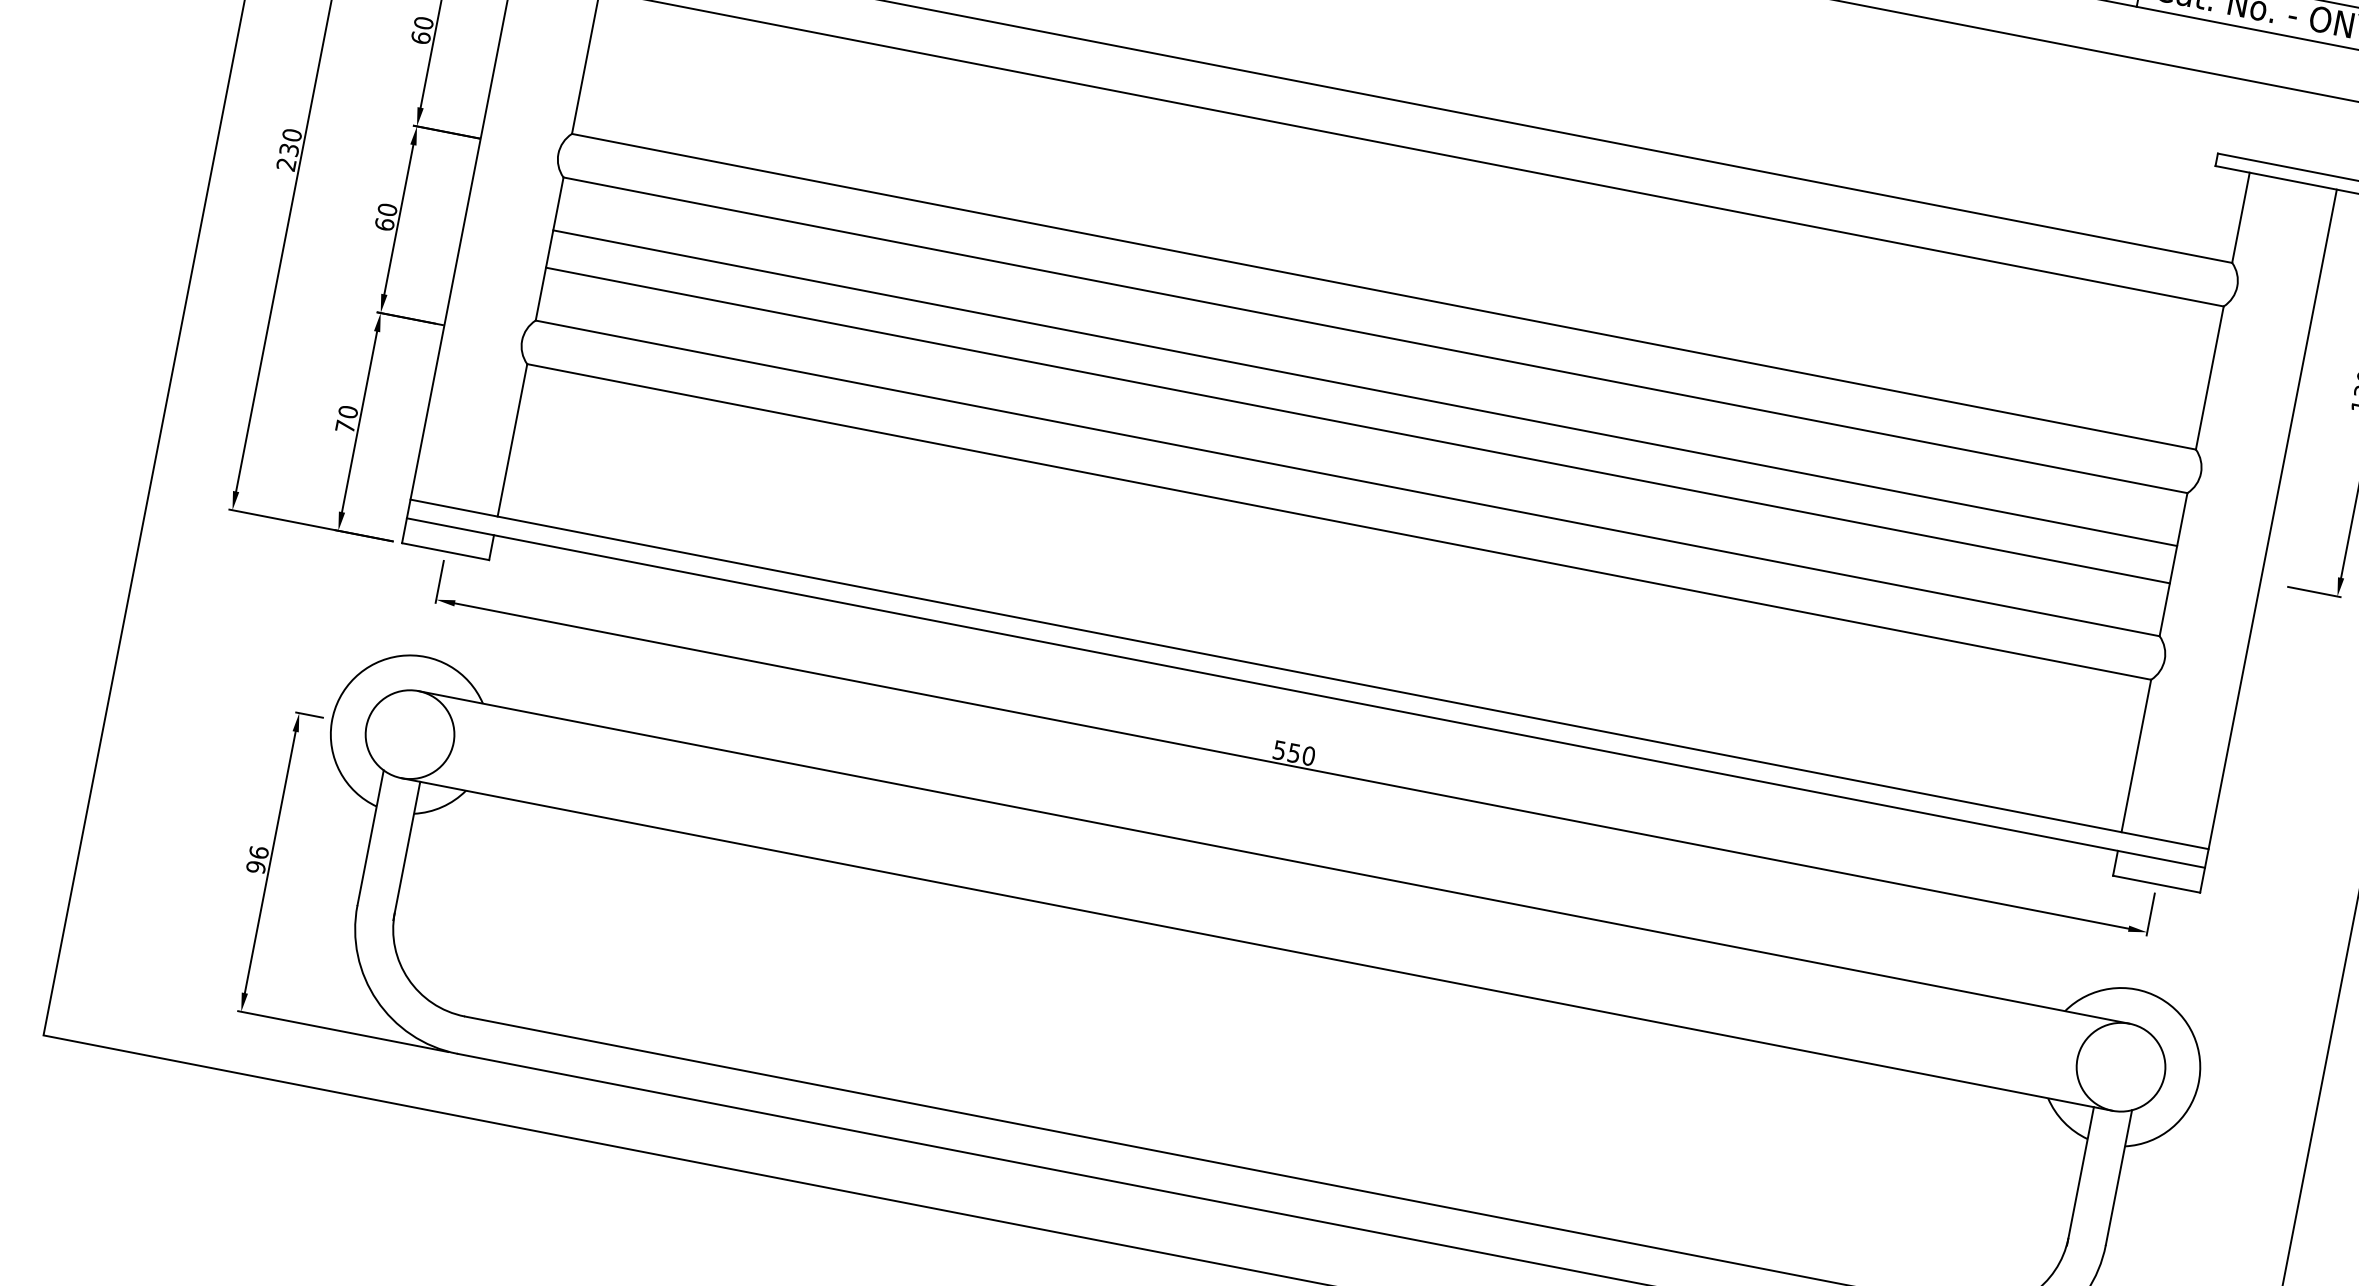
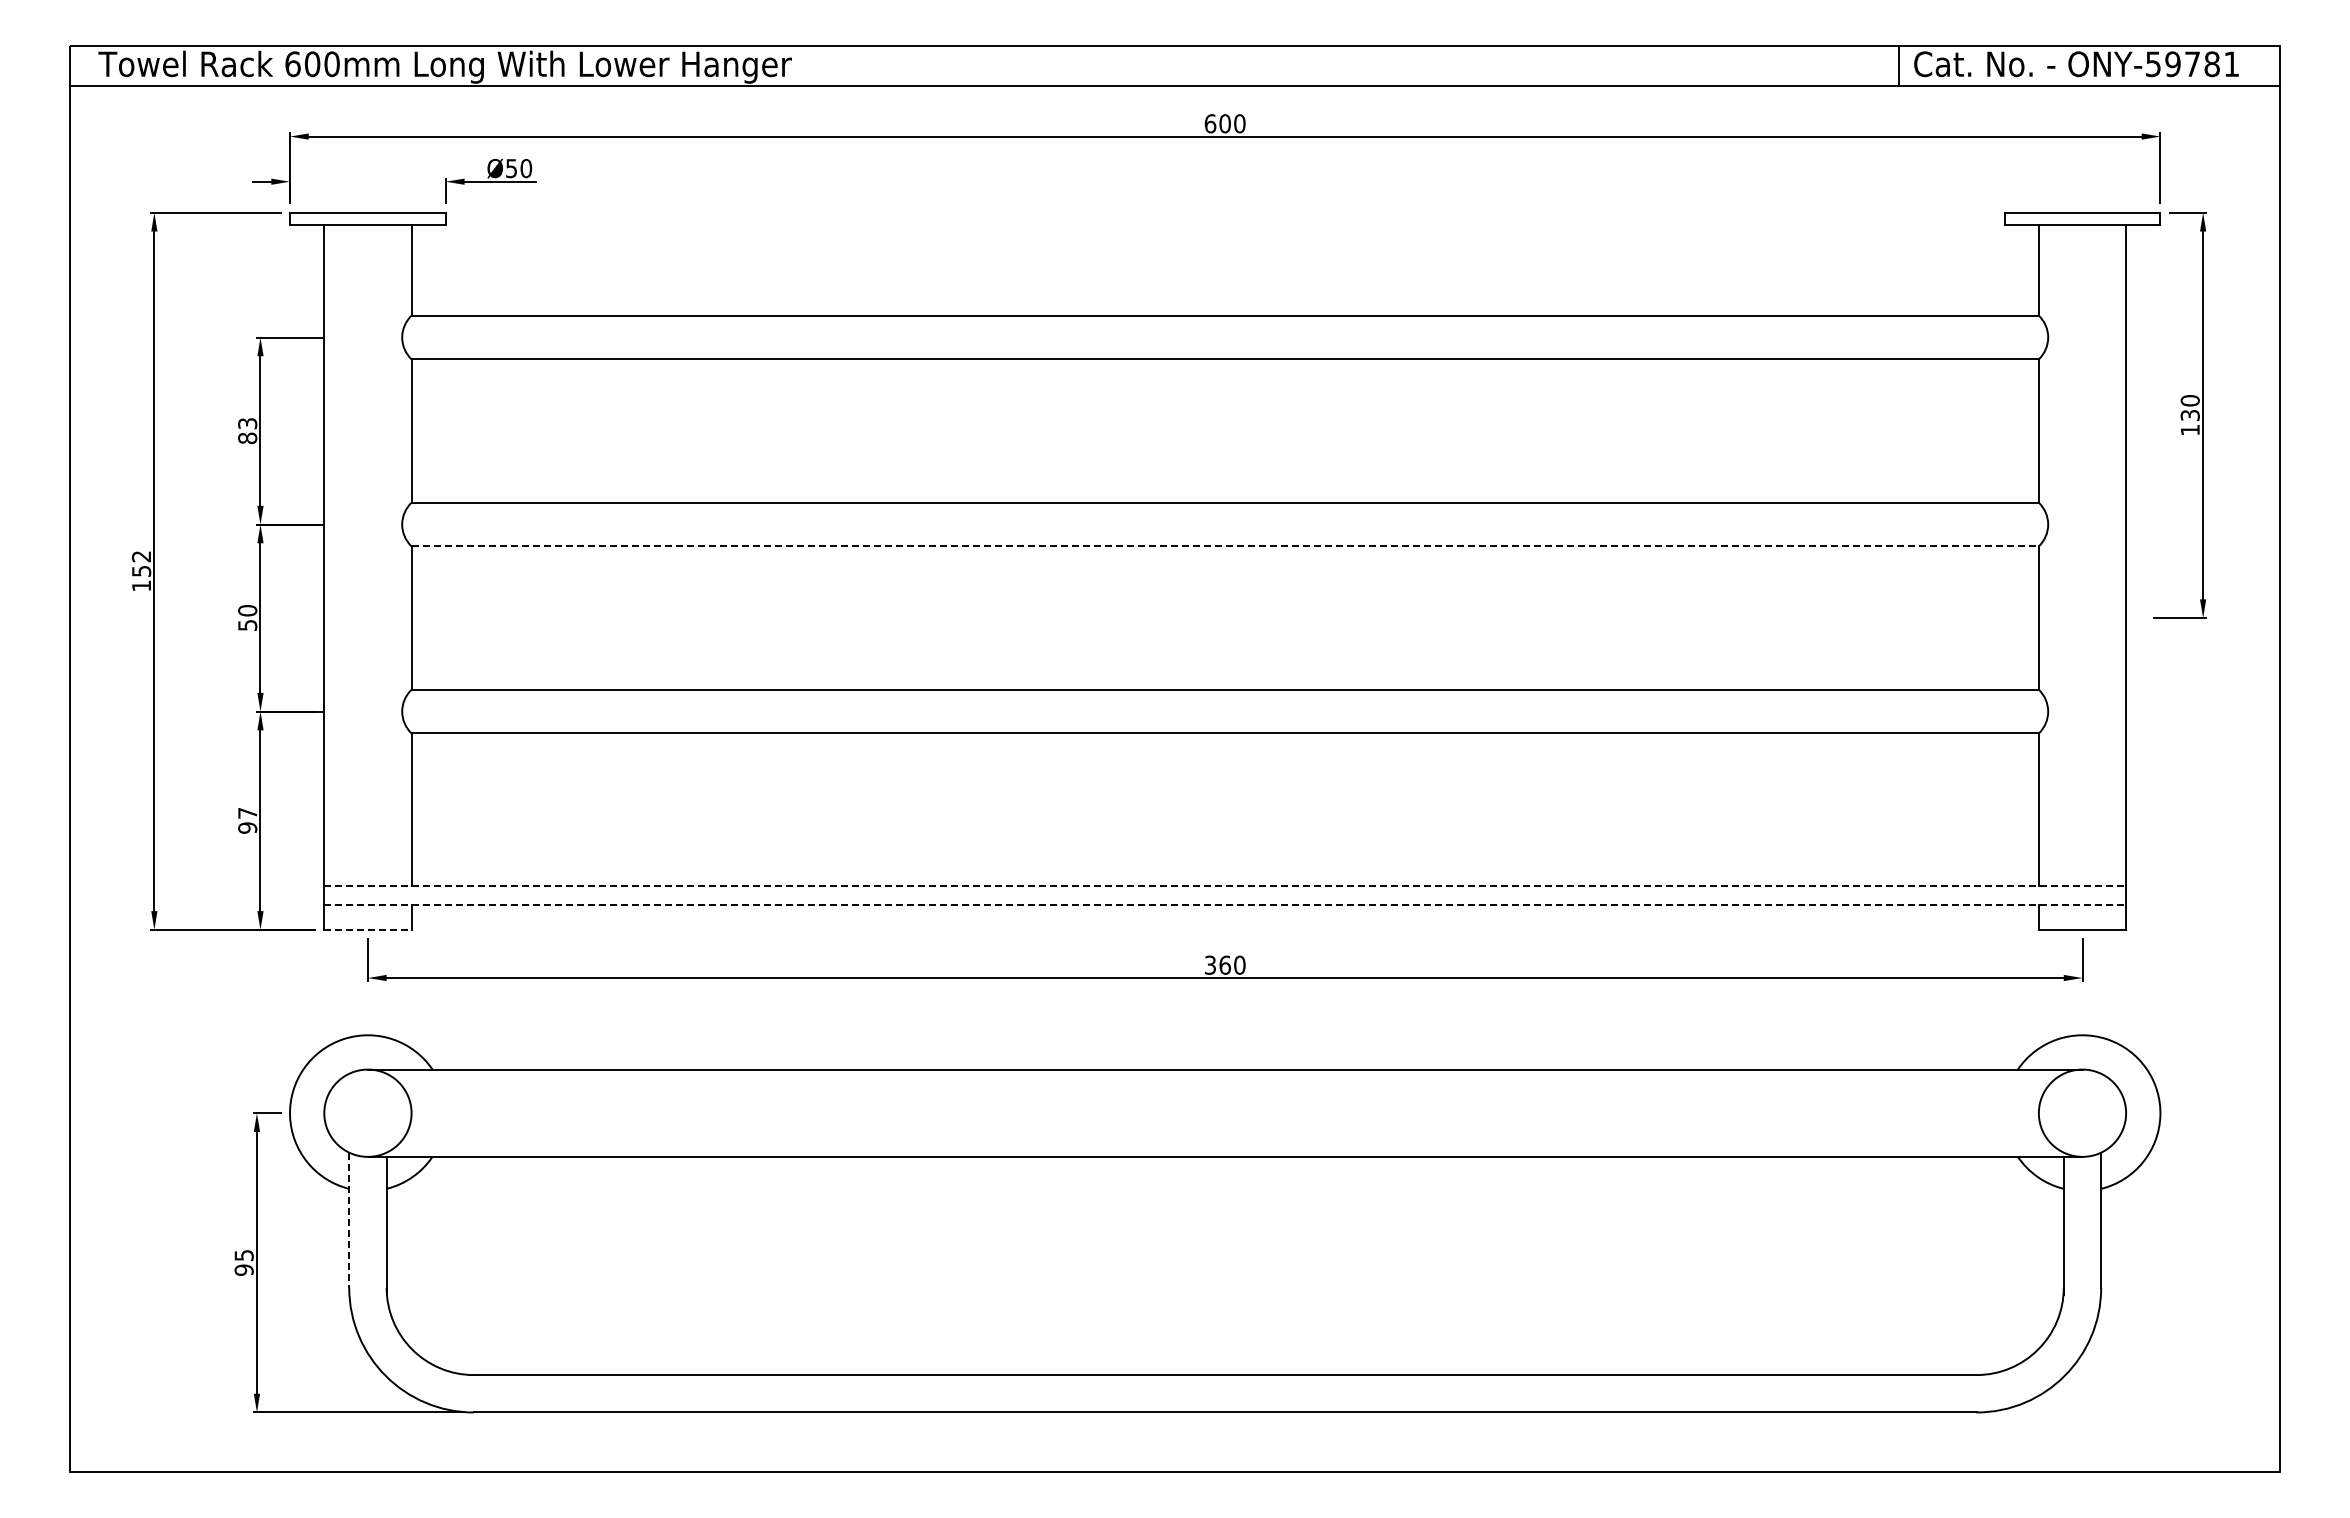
text: (422, 30) -> (247, 431), 60 -> 83
text: (289, 149) -> (141, 570), 230 -> 152
text: (384, 224) -> (247, 625), 60 -> 50
line: (1375, 335) -> (1225, 546), solid -> dashed
line: (1364, 388) -> (1224, 599), removed
text: (346, 419) -> (247, 820), 70 -> 97
line: (1357, 425) -> (1224, 636), removed
line: (445, 551) -> (367, 929), solid -> dashed
line: (1309, 674) -> (1225, 886), solid -> dashed
line: (1306, 692) -> (1225, 904), solid -> dashed
text: (1287, 751) -> (1218, 964), 550 -> 360
line: (370, 838) -> (349, 1220), solid -> dashed
text: (258, 852) -> (243, 1255), 96 -> 95

